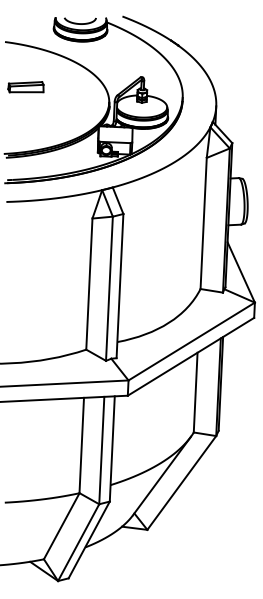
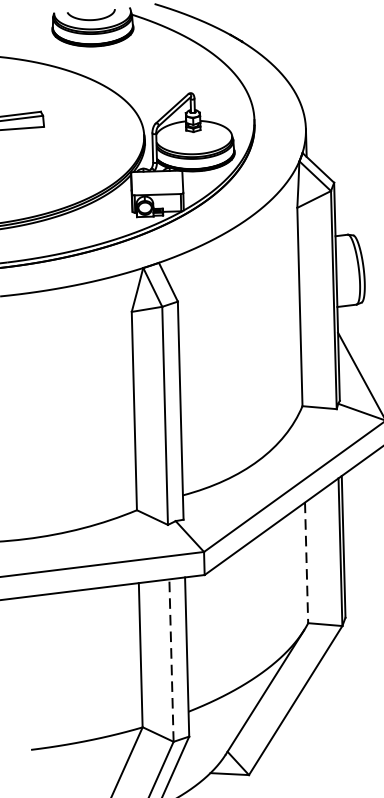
line: (195, 392) -> (306, 562), solid -> dashed
line: (101, 450) -> (171, 660), solid -> dashed

